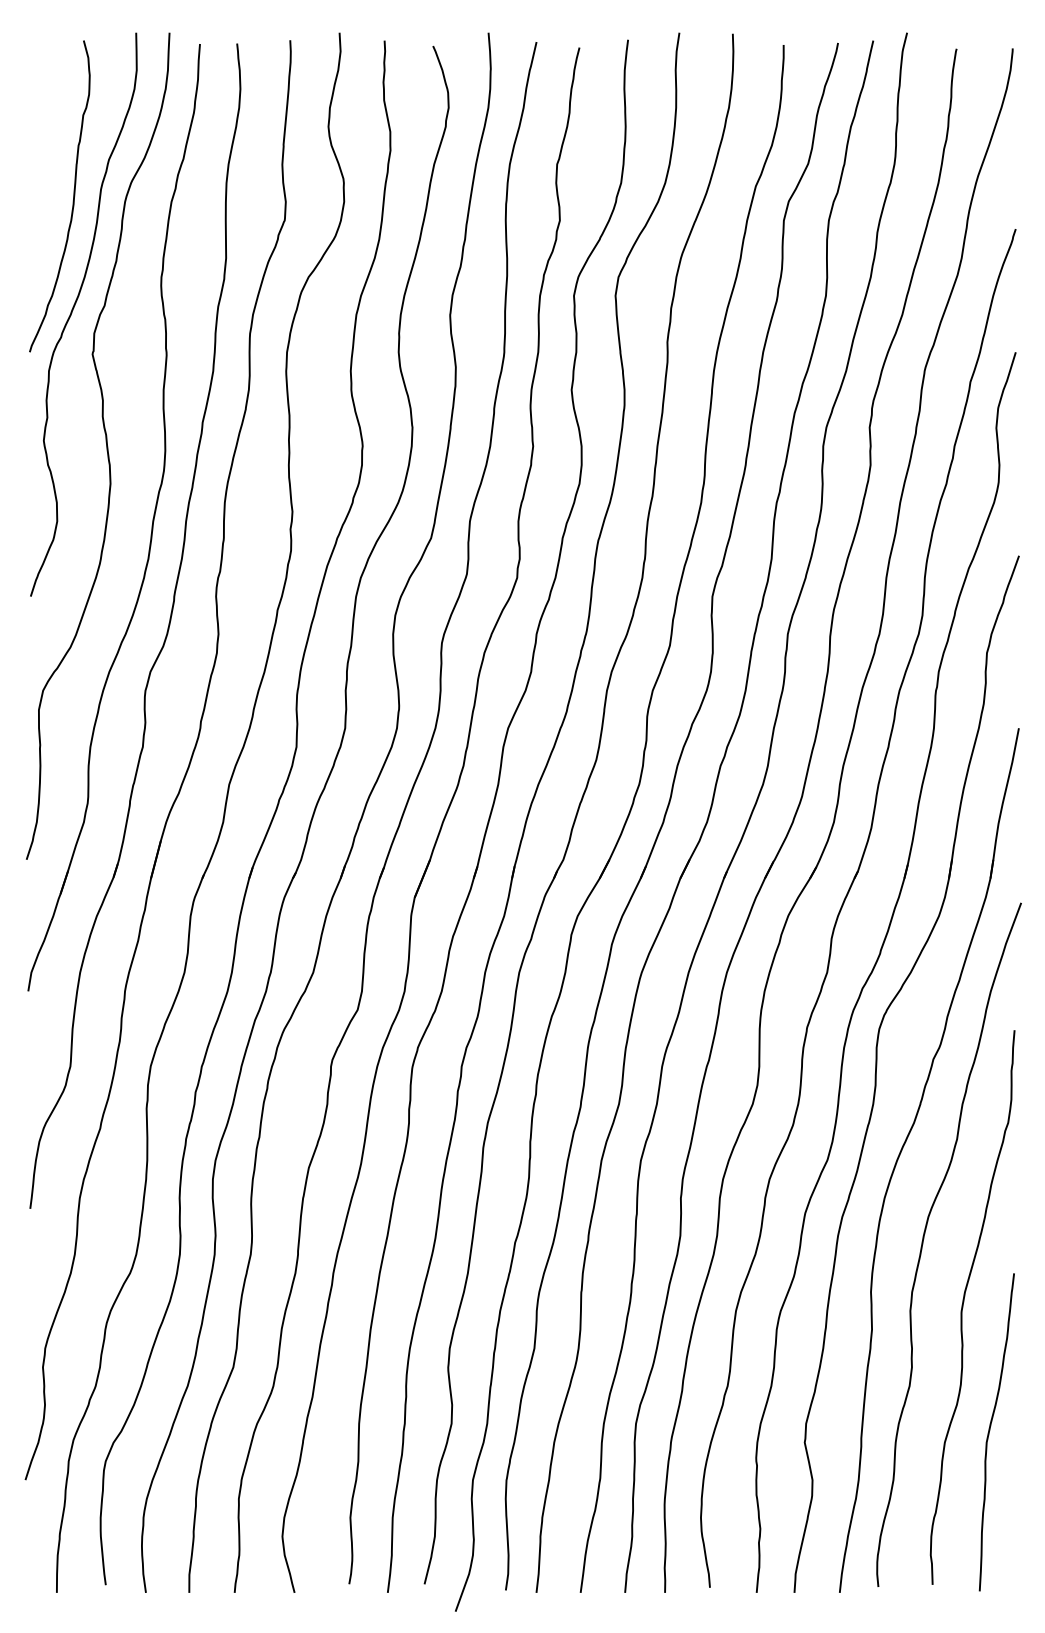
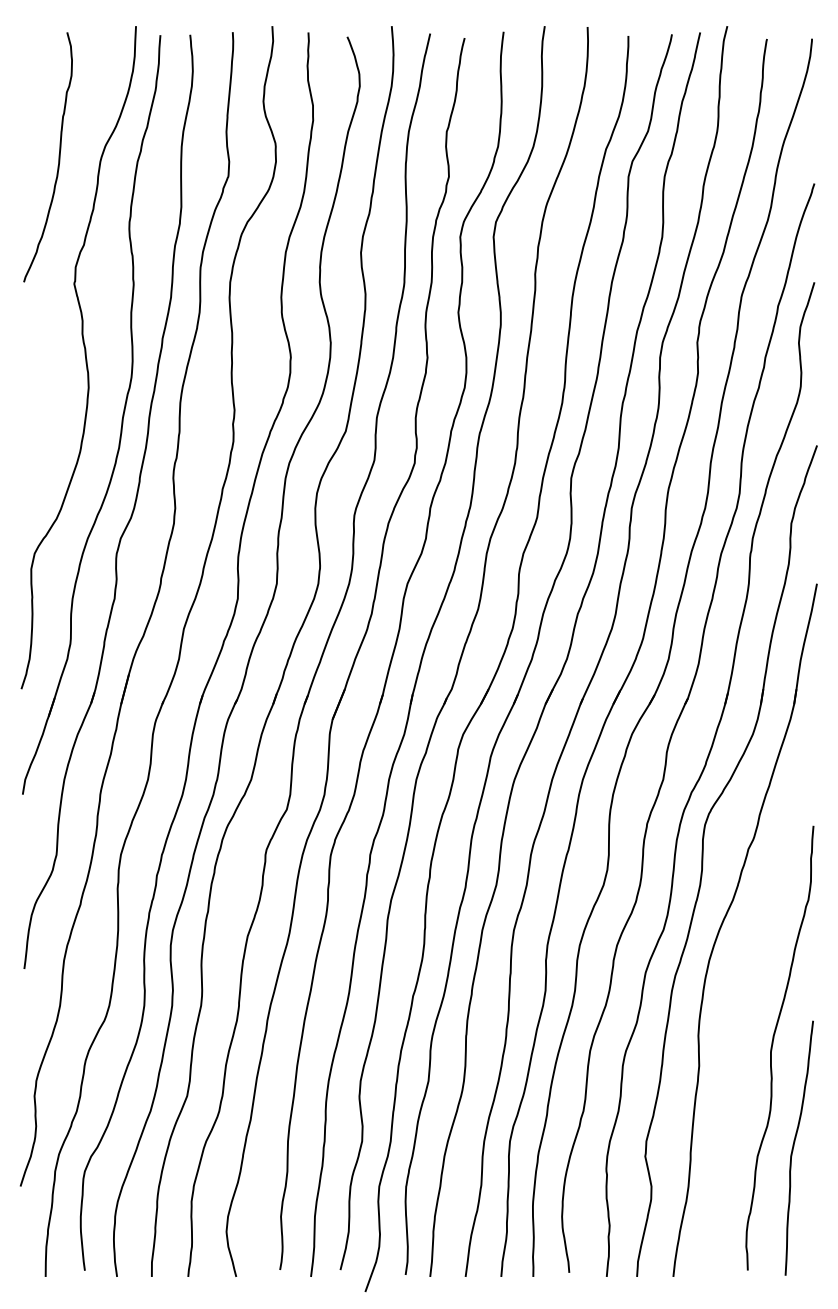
curve: (74, 310) -> (59, 248), removed
curve: (924, 1239) -> (741, 993), removed

